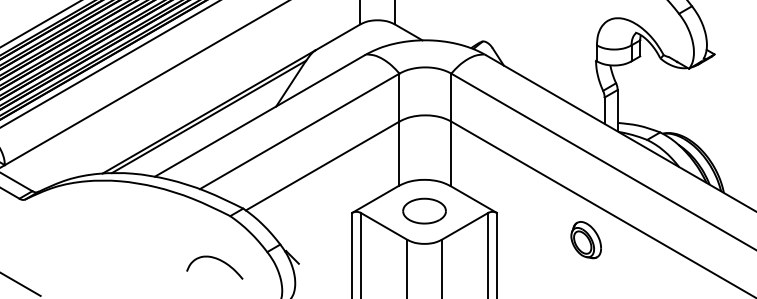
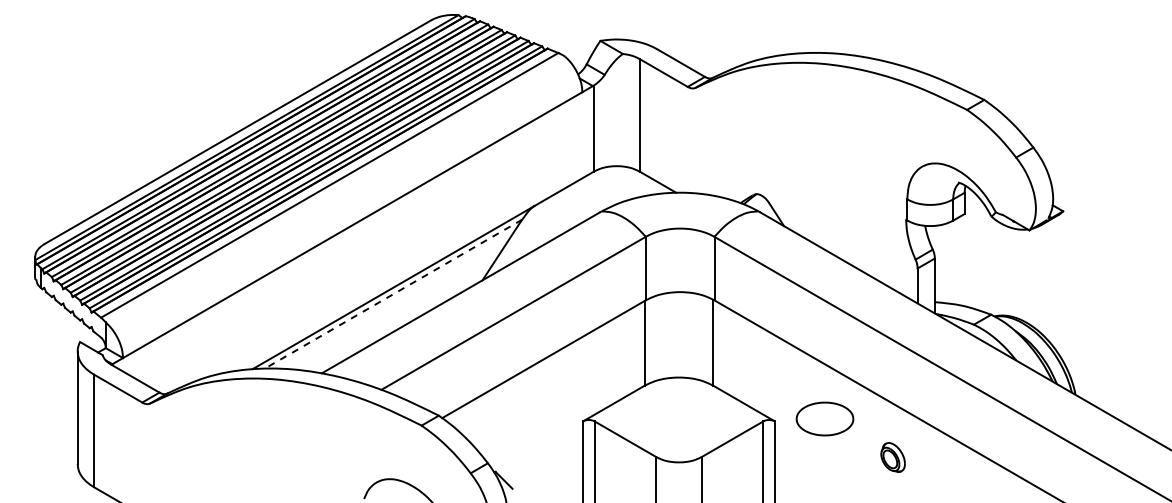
line: (209, 117) -> (393, 294), solid -> dashed
part: (424, 210) -> (824, 418), moved
part: (585, 240) -> (892, 457), size x0.6

